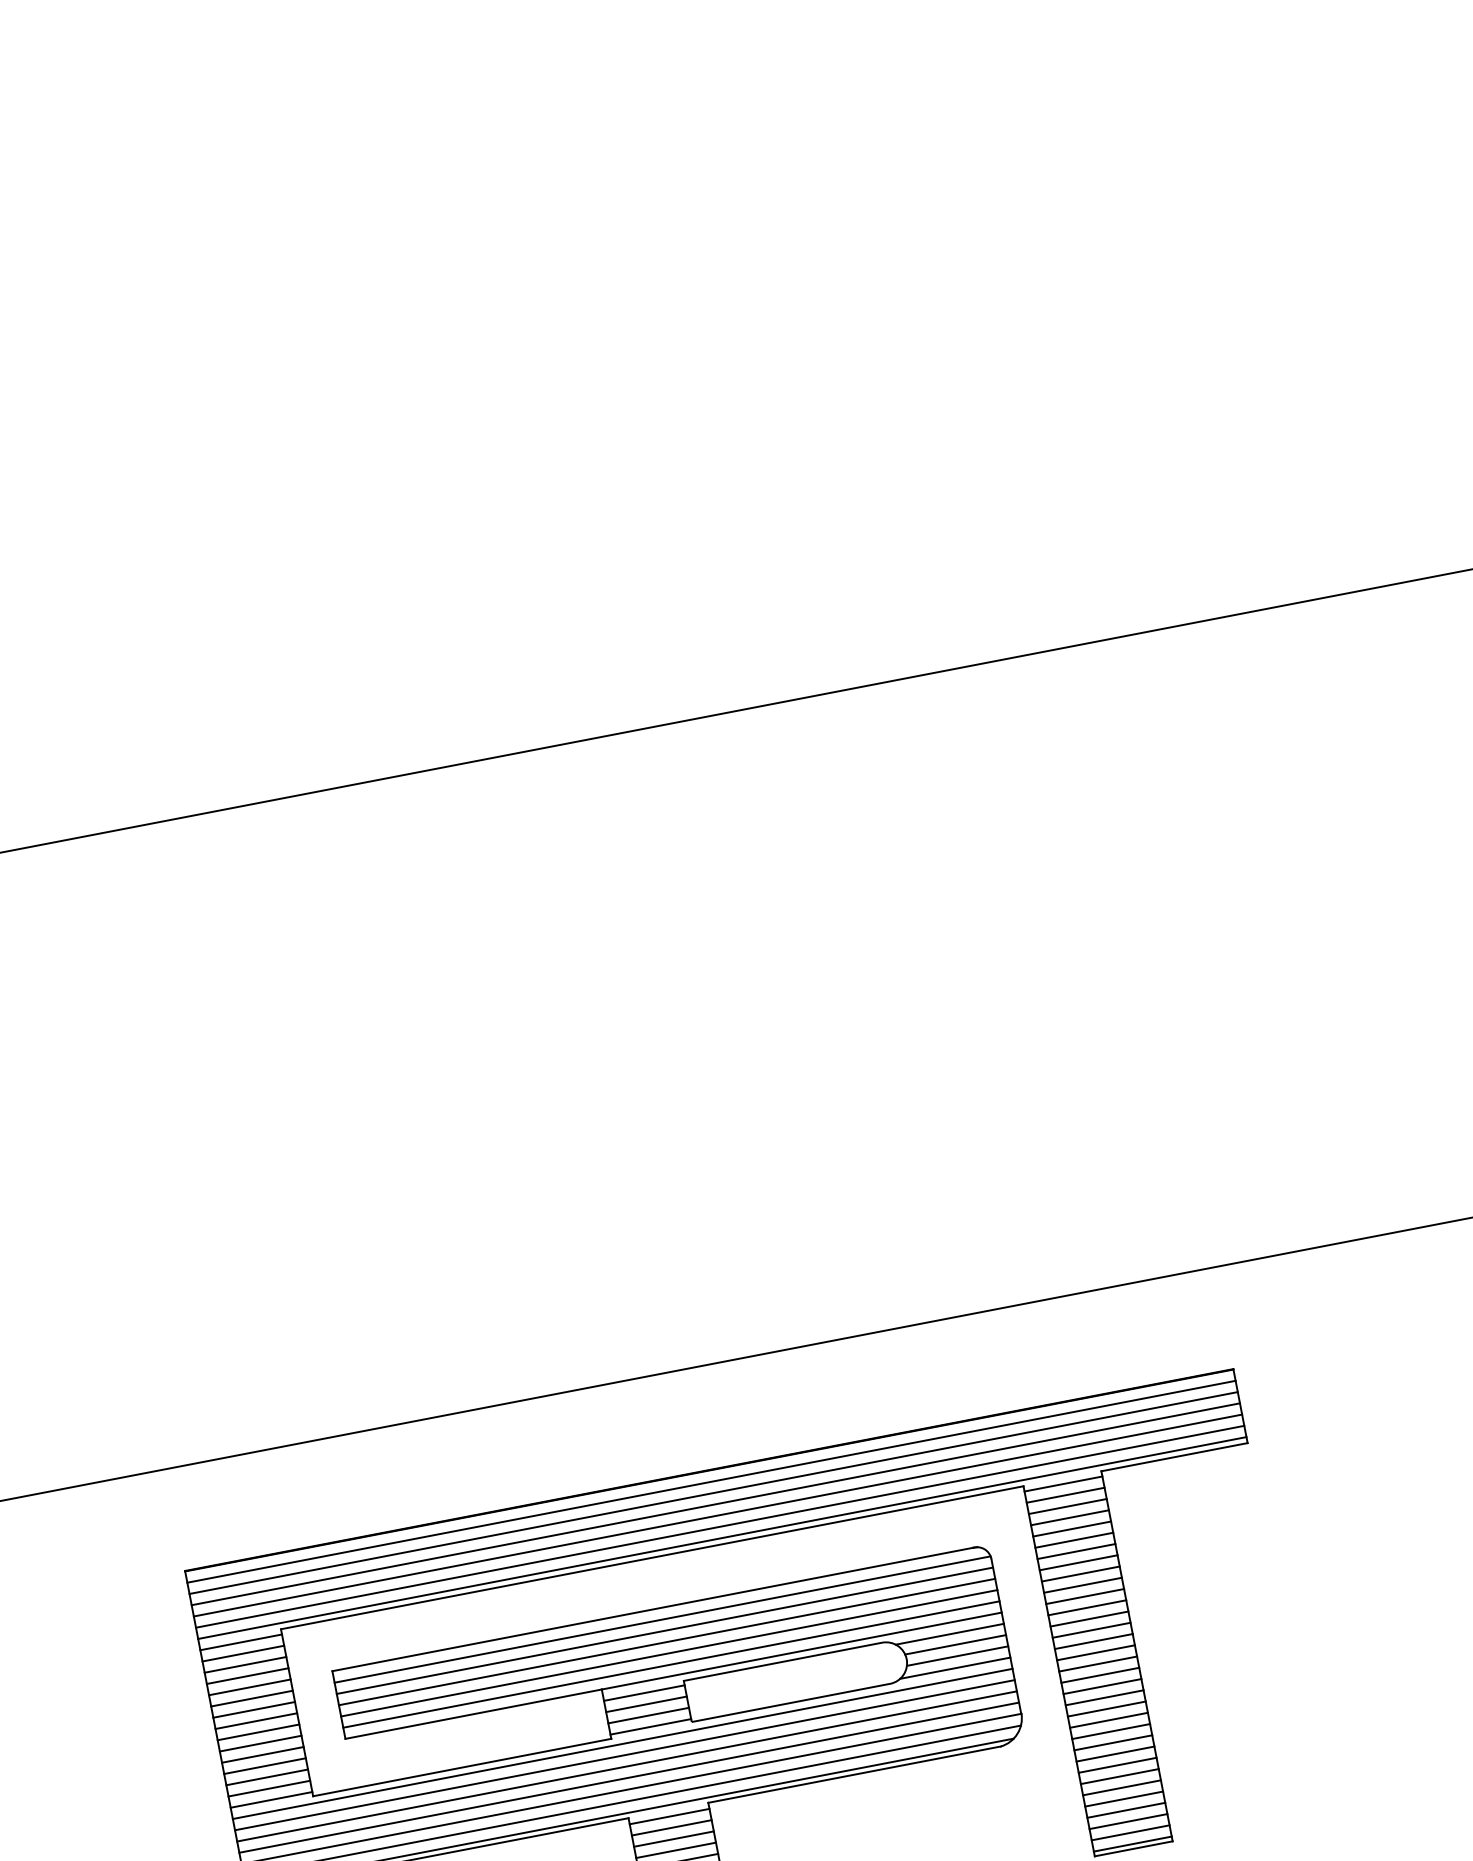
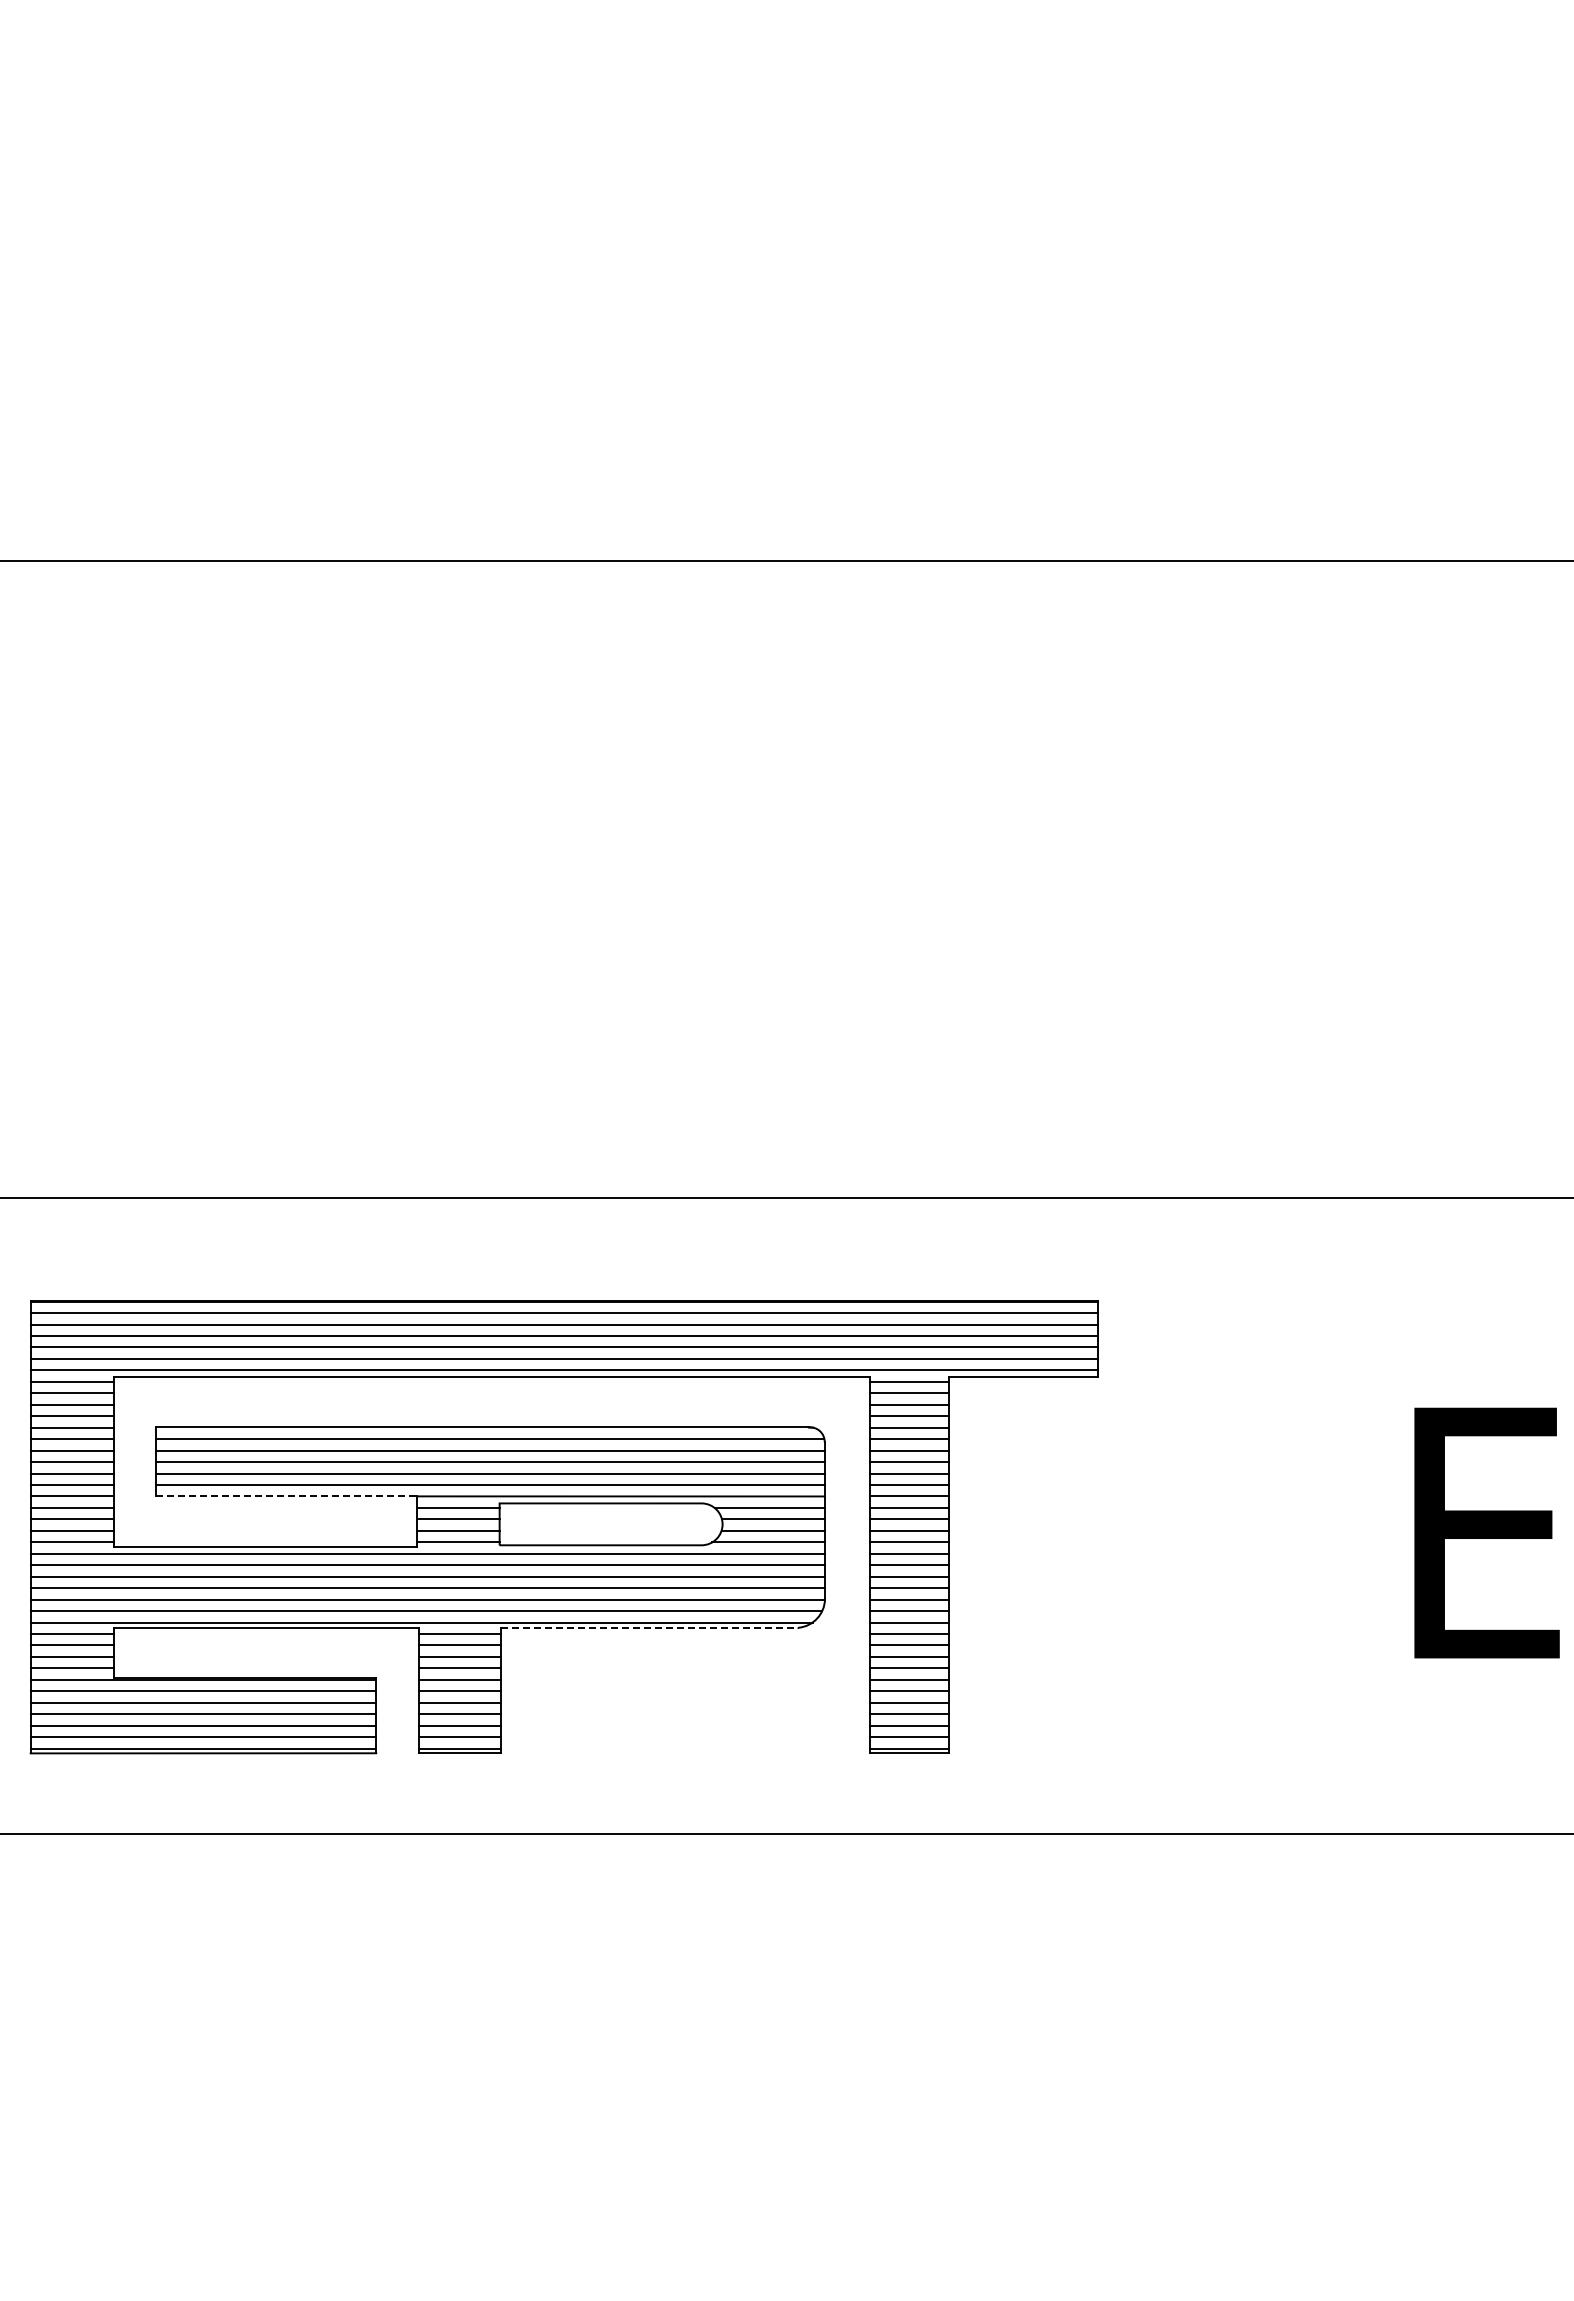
line: (473, 1714) -> (286, 1496), solid -> dashed
line: (854, 1774) -> (649, 1627), solid -> dashed

